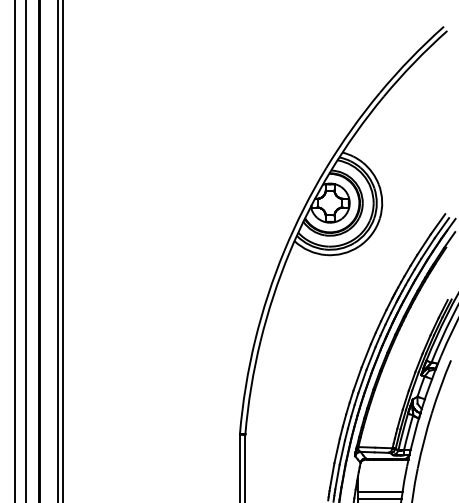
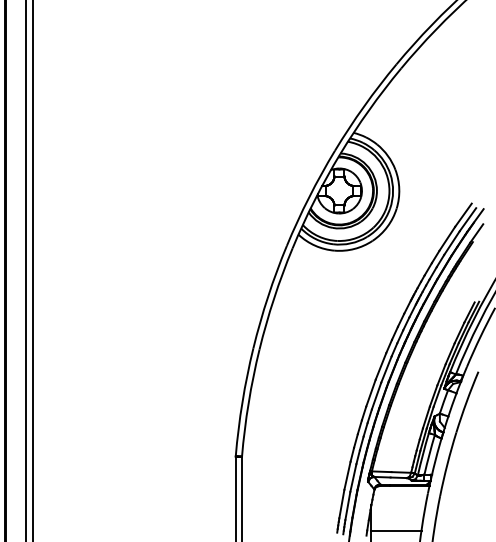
line: (379, 492) -> (396, 523), removed

